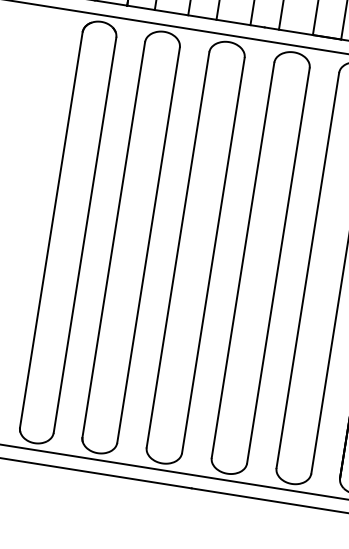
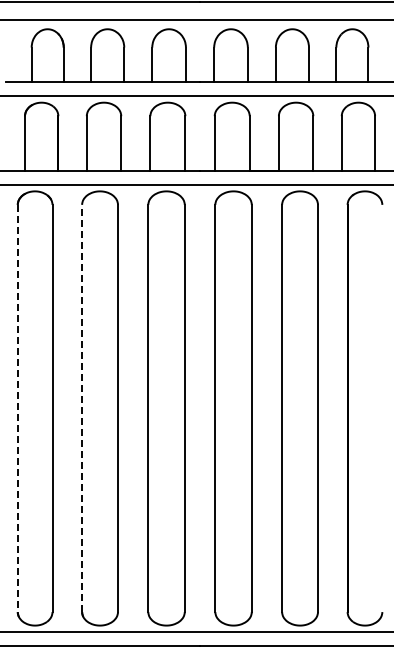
line: (51, 229) -> (17, 408), solid -> dashed
line: (114, 239) -> (82, 408), solid -> dashed

